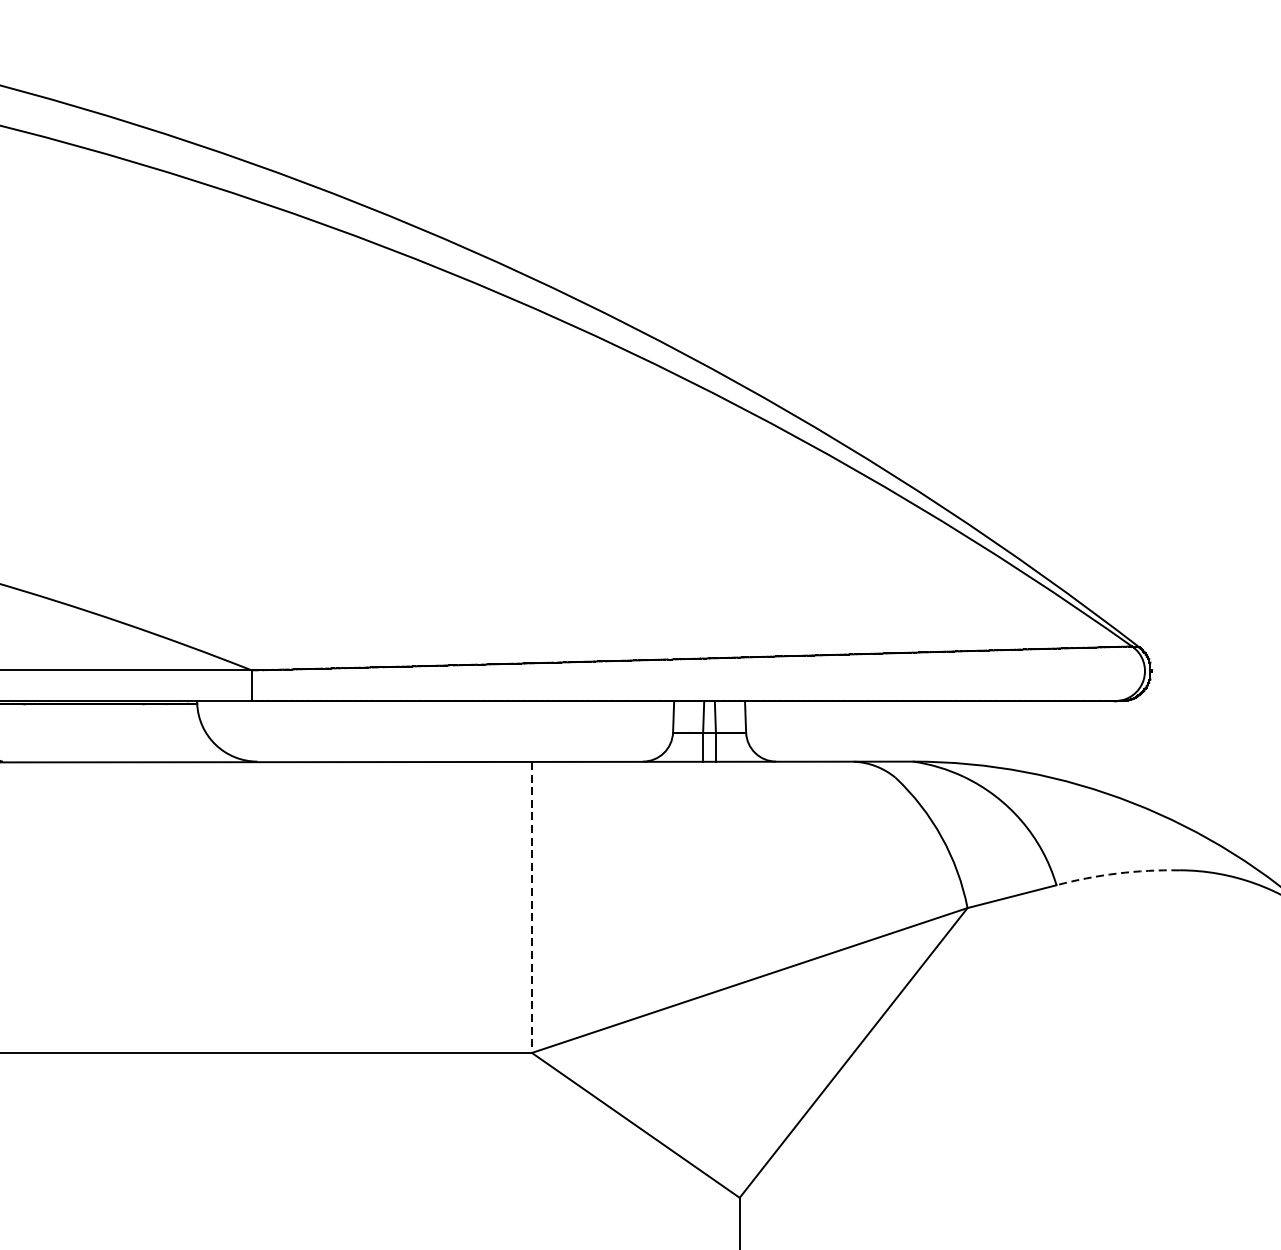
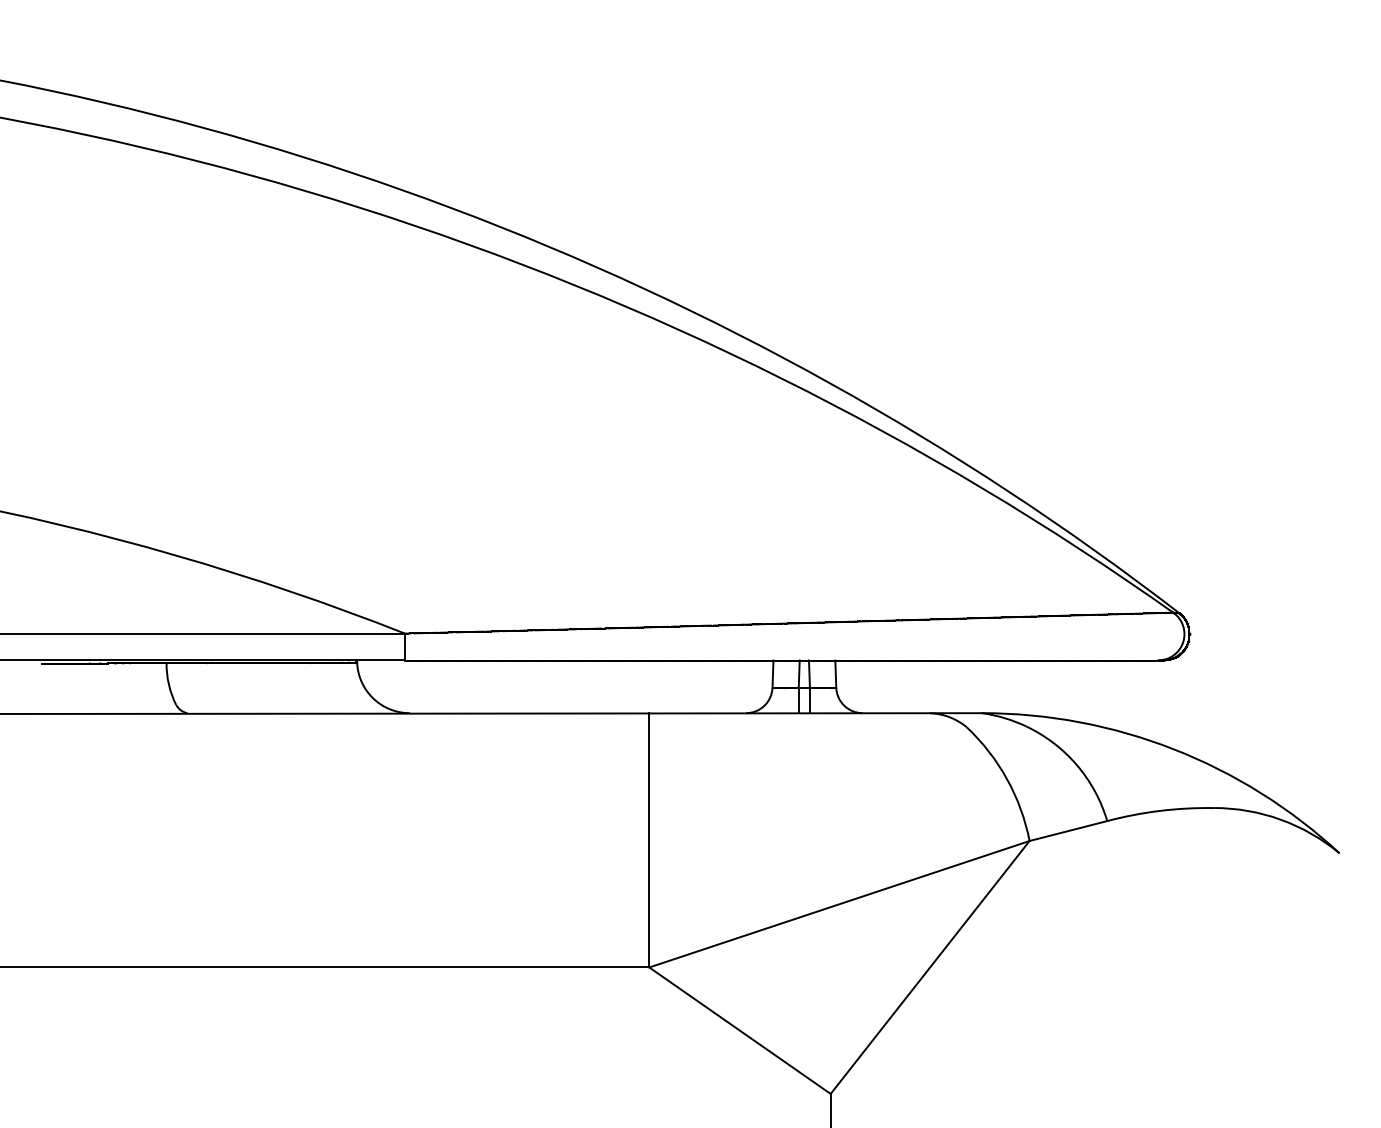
arc: (1117, 873) -> (1160, 810), dashed -> solid
line: (532, 907) -> (649, 840), dashed -> solid

